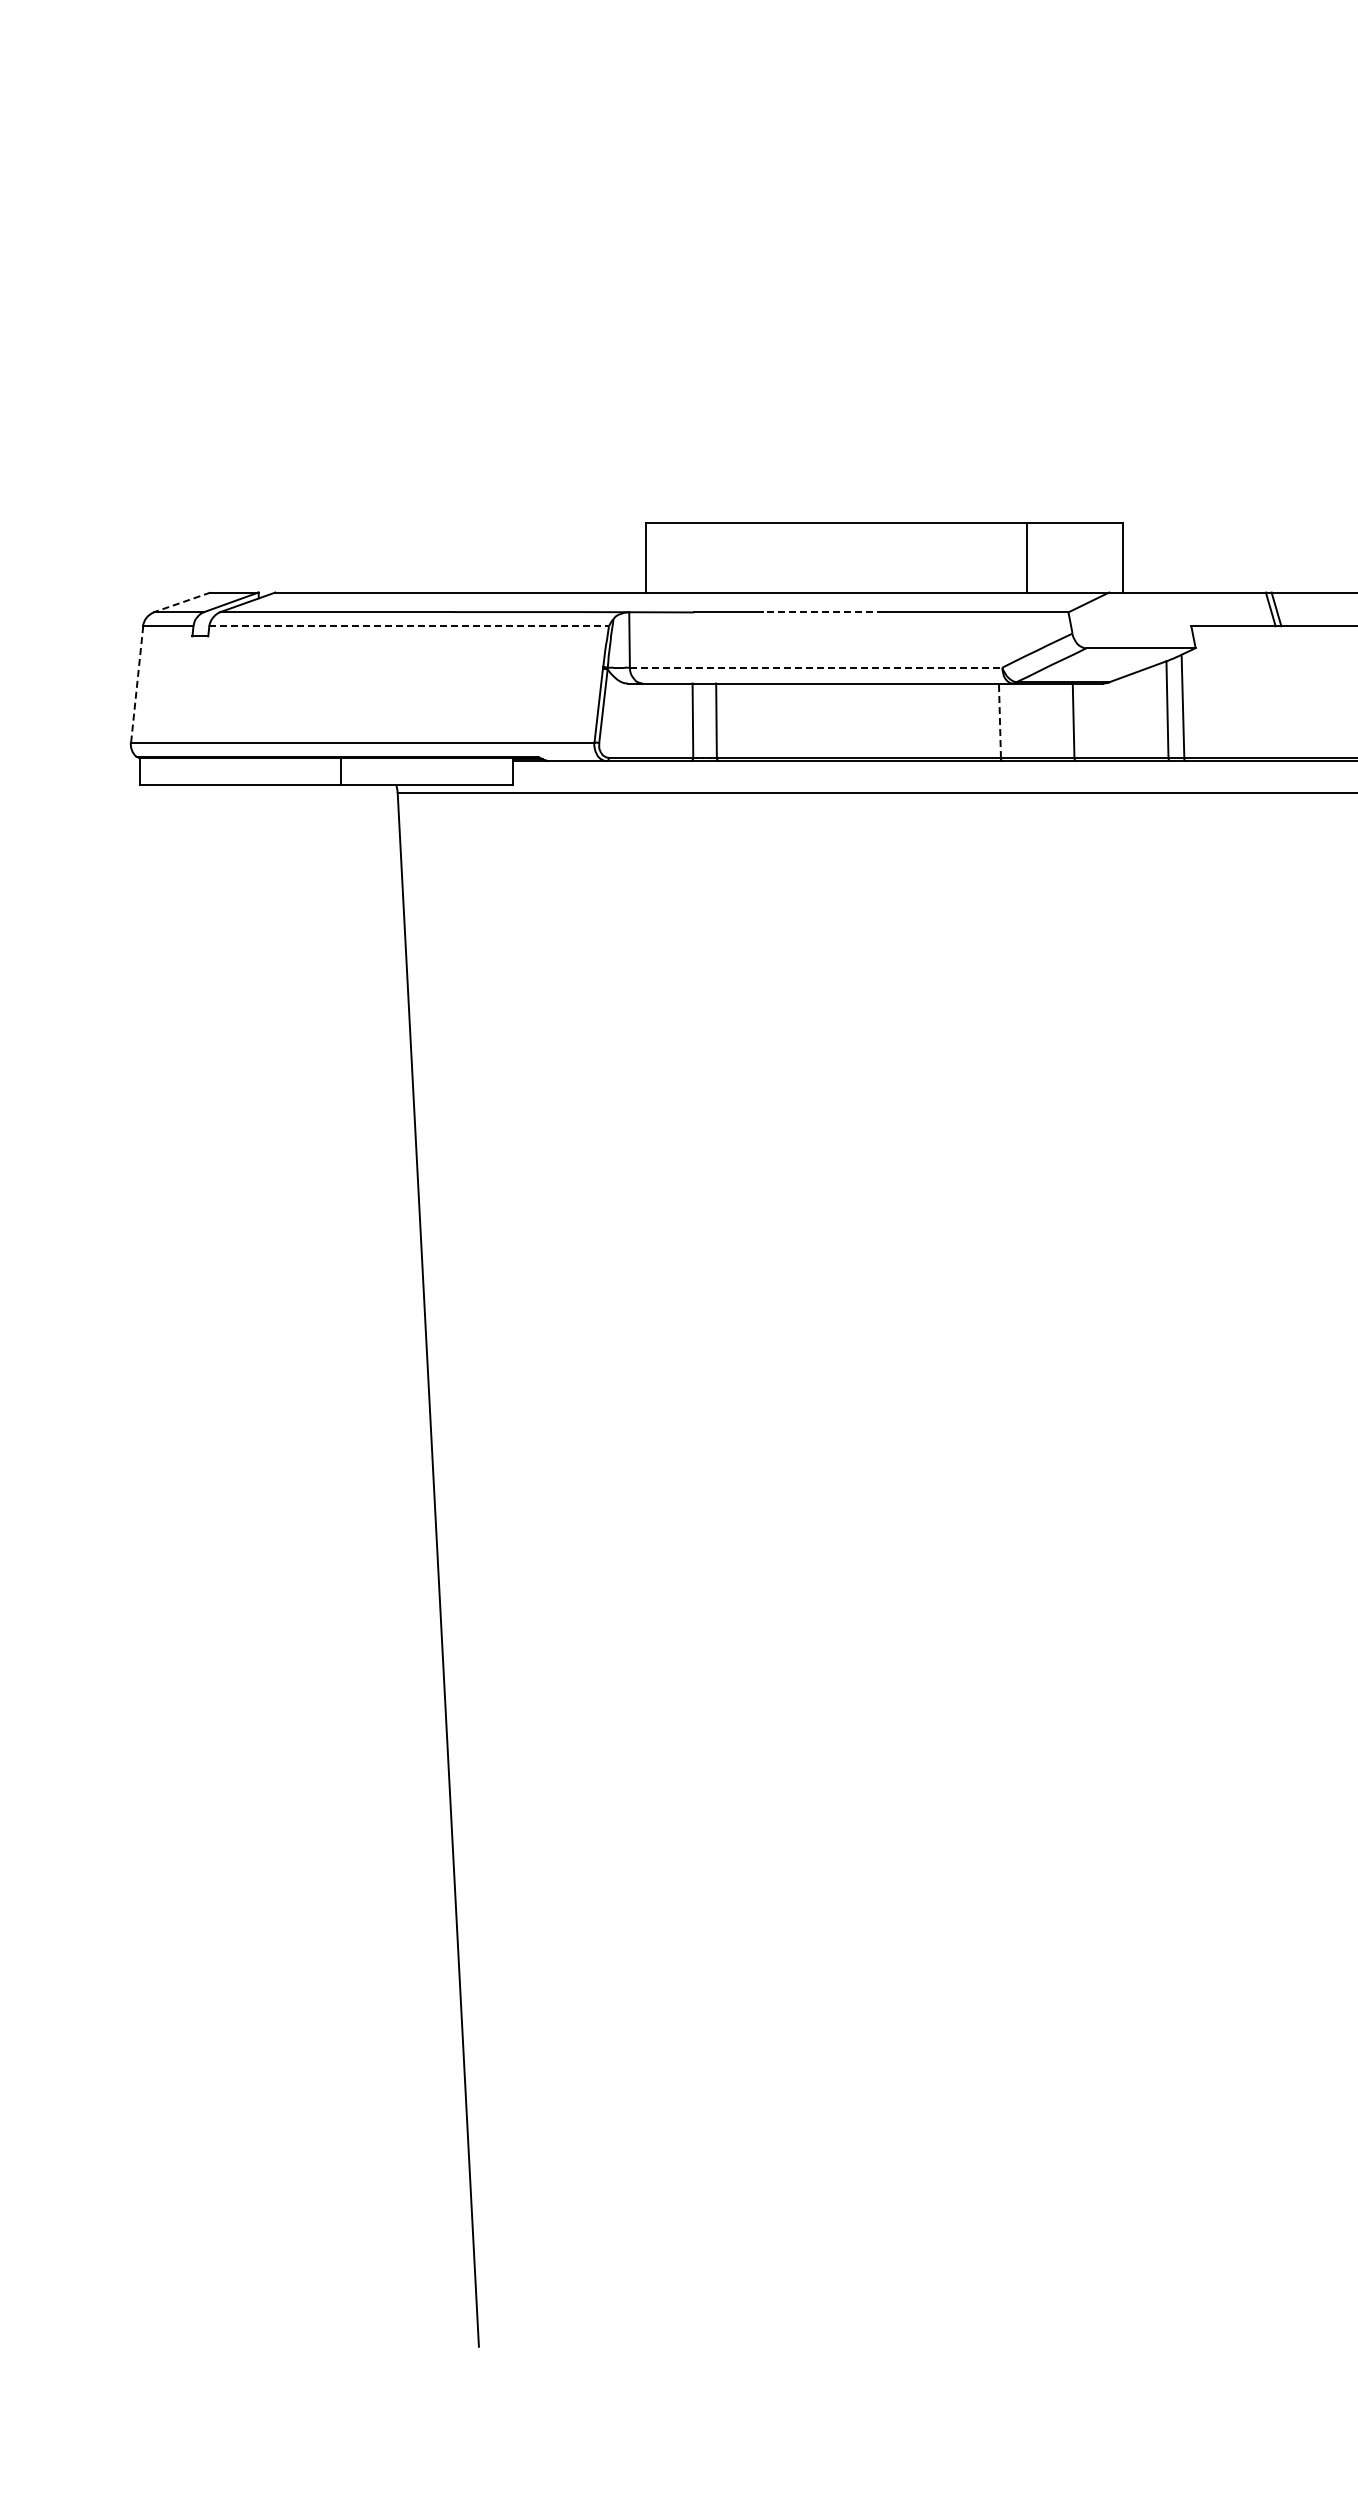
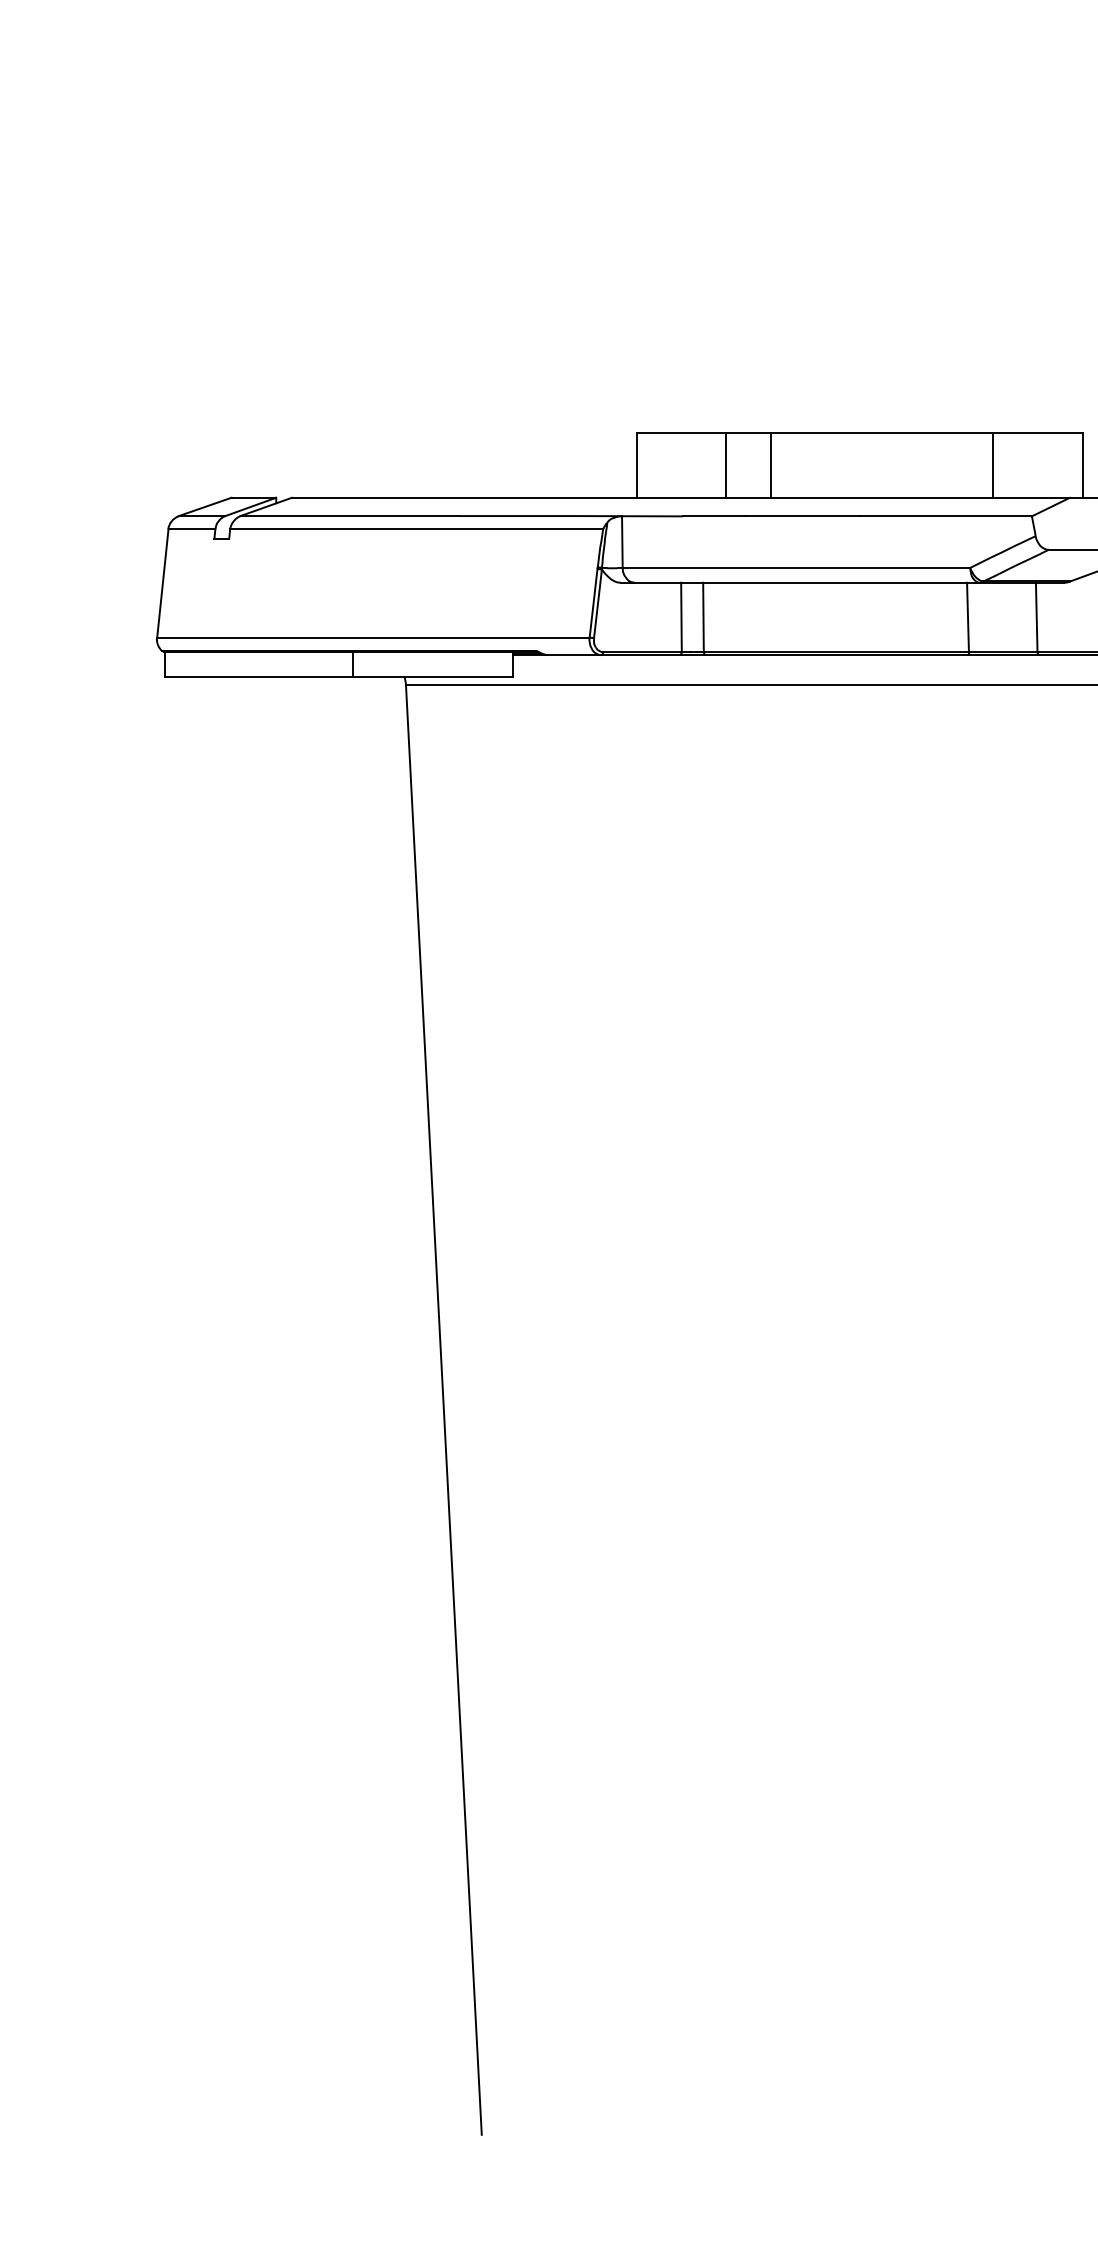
line: (741, 557) -> (726, 465), added
line: (788, 557) -> (770, 465), added
line: (182, 602) -> (205, 507), dashed -> solid
line: (823, 612) -> (803, 516), dashed -> solid
line: (409, 626) -> (416, 529), dashed -> solid
line: (816, 667) -> (796, 567), dashed -> solid
line: (137, 683) -> (163, 582), dashed -> solid
line: (999, 720) -> (967, 617), dashed -> solid

